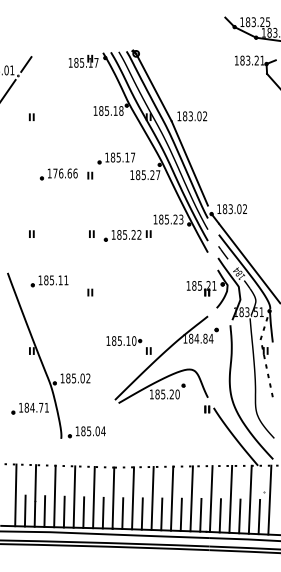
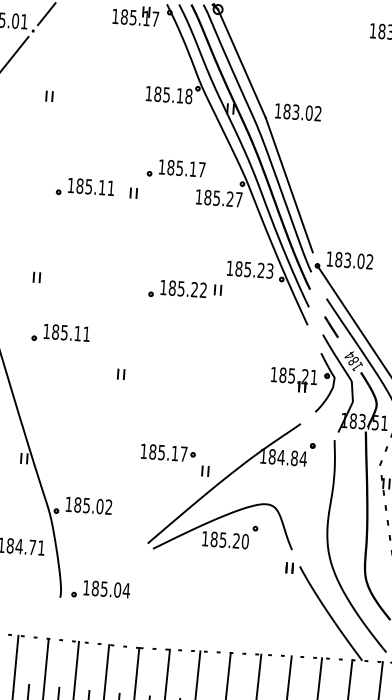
text: (65, 173) -> (95, 187), 176.66 -> 185.11
part: (91, 233) -> (129, 282), removed
part: (49, 281) -> (60, 334), moved
text: (134, 340) -> (184, 453), 185.10 -> 185.17

